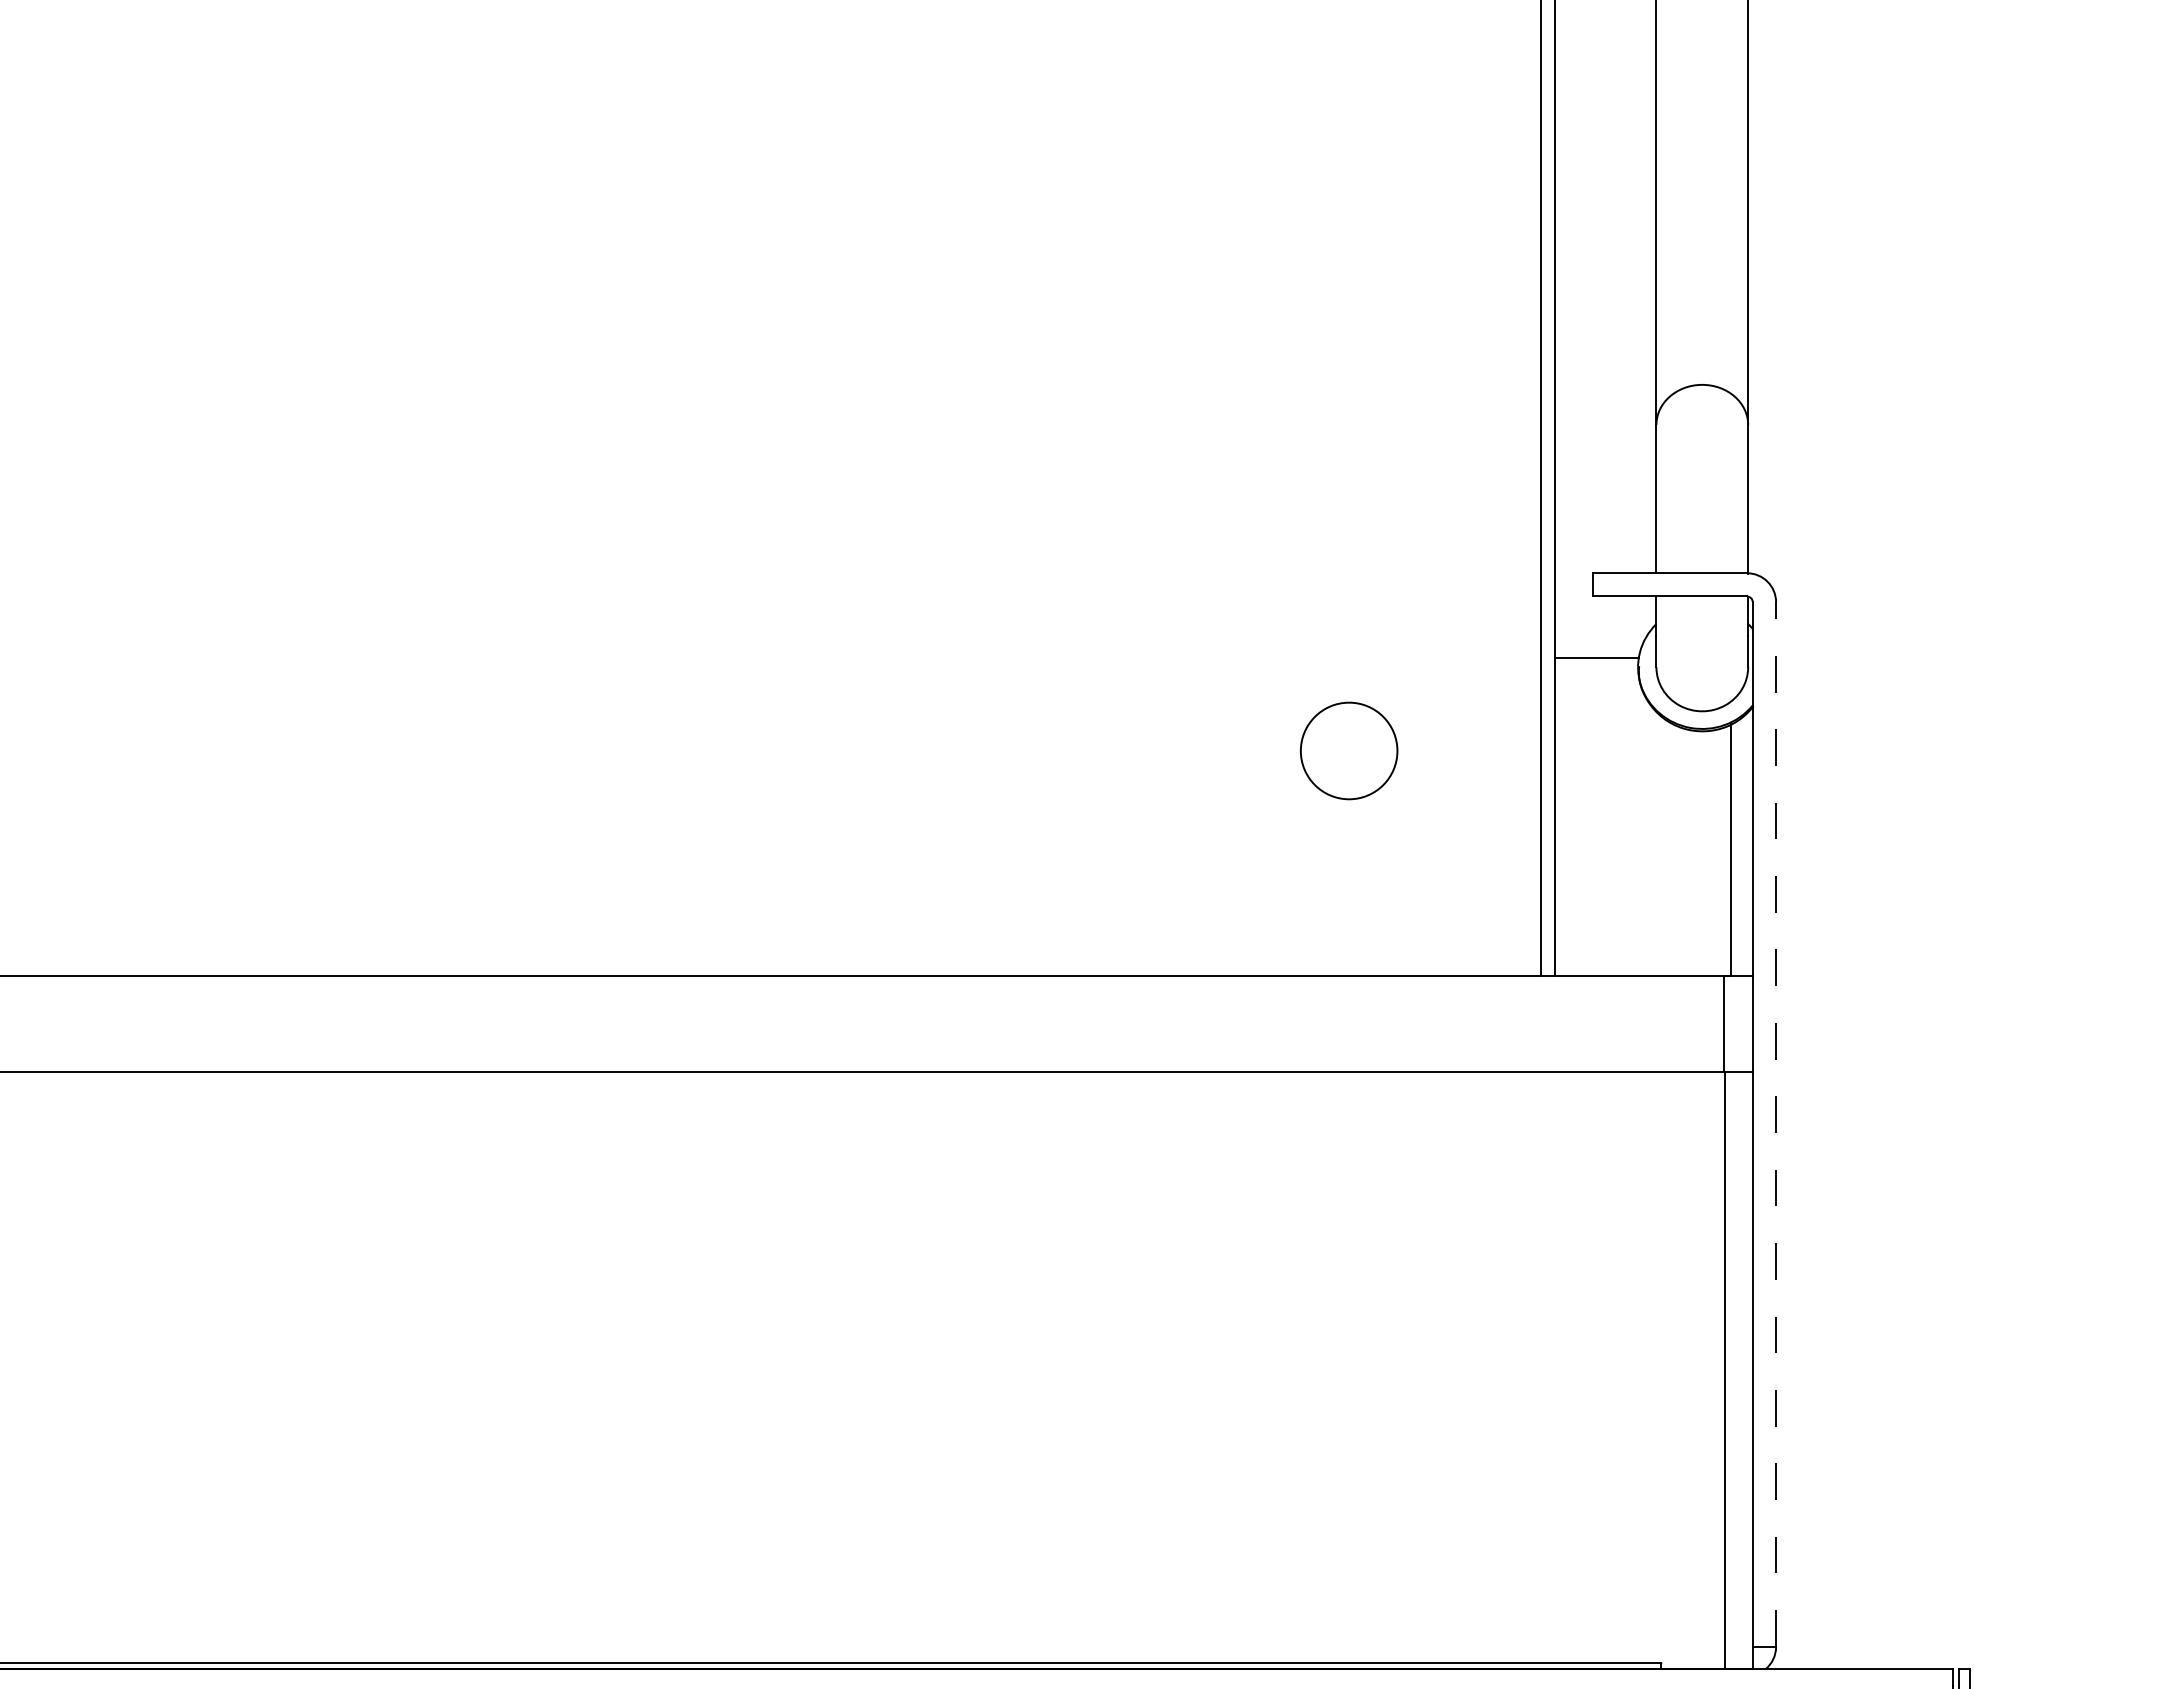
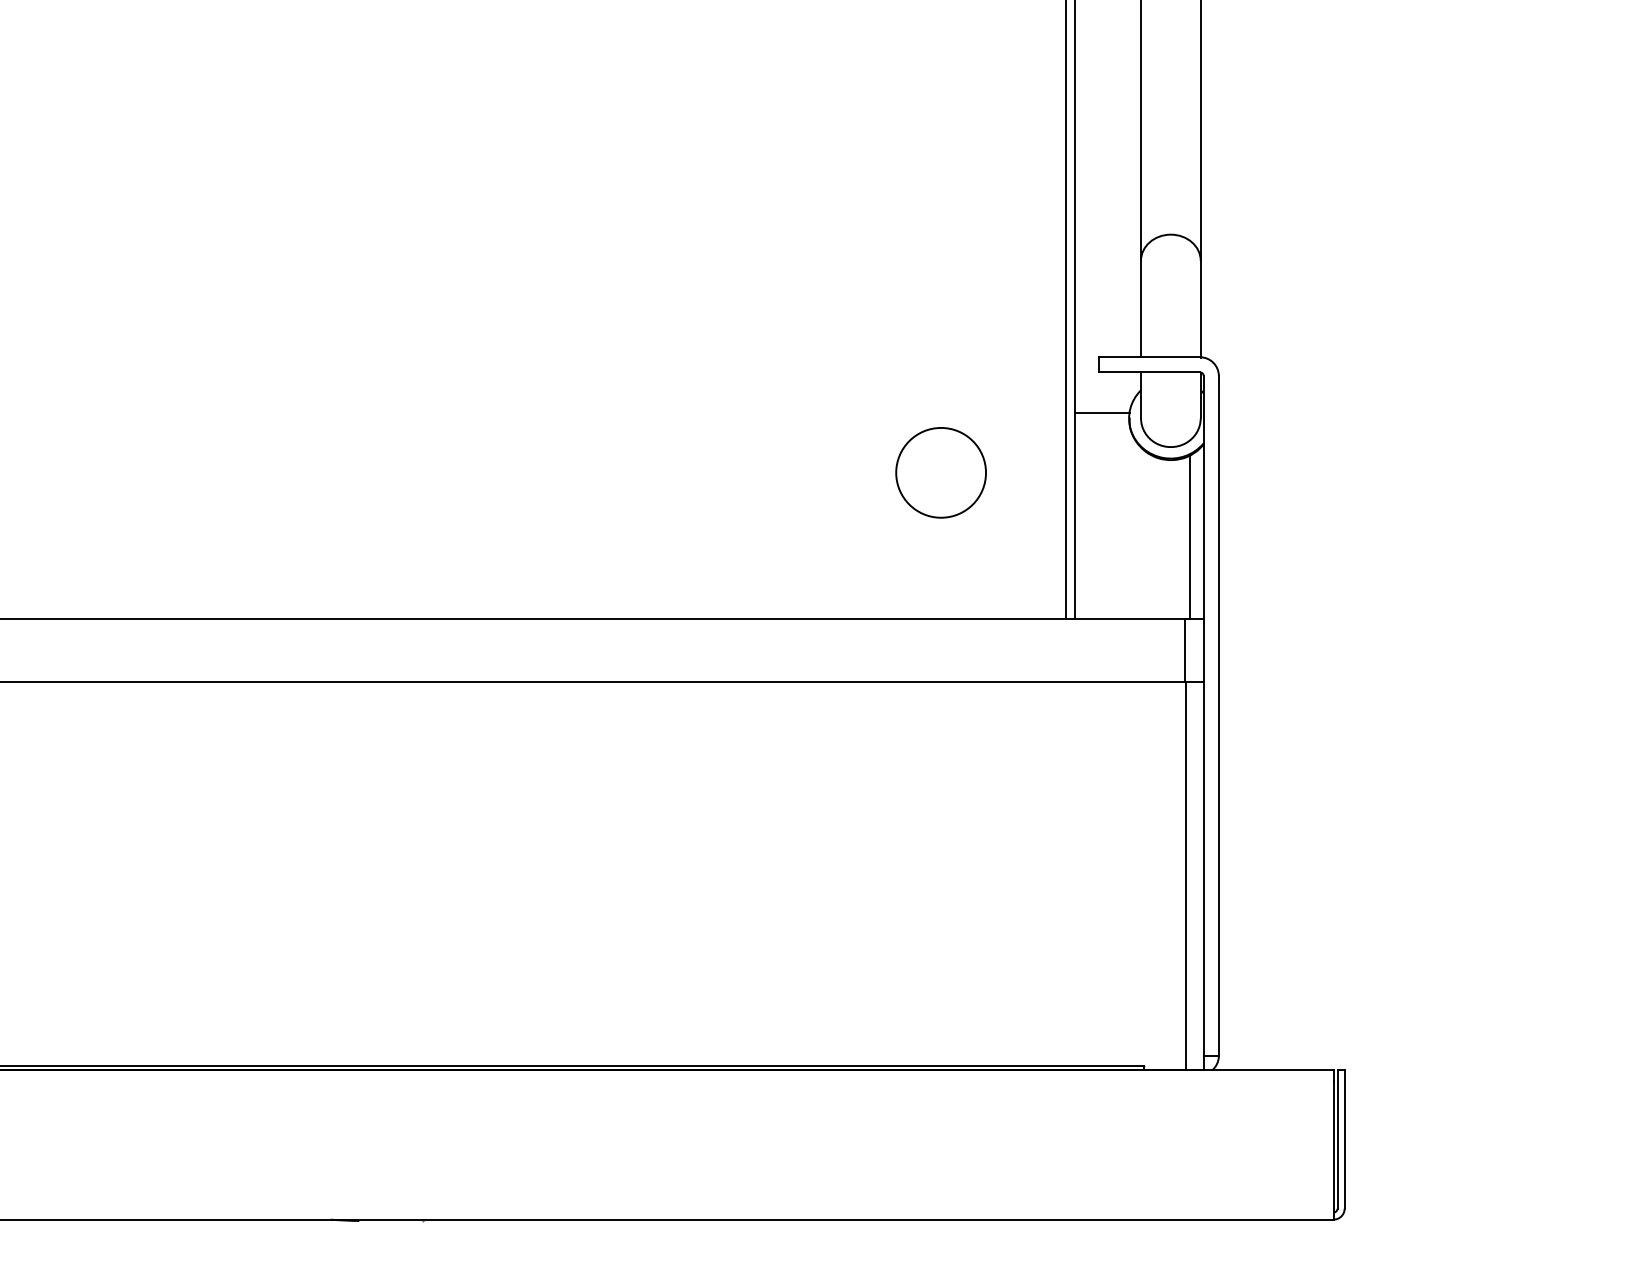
circle: (1348, 750) -> (940, 472), size x1.43
line: (1775, 1123) -> (1218, 715), dashed -> solid

